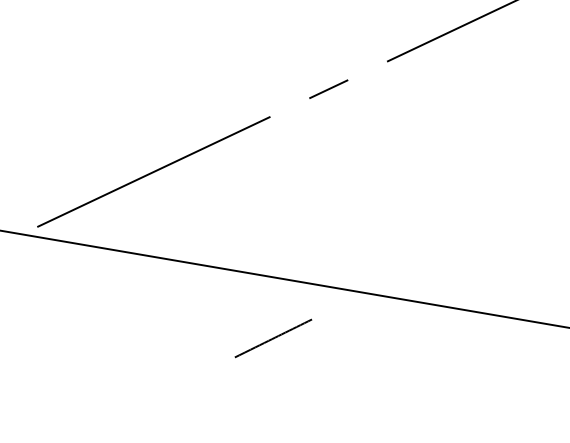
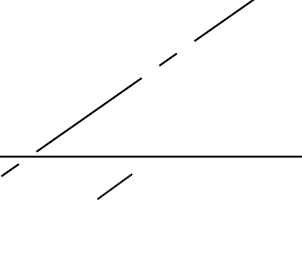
line: (272, 337) -> (114, 186), moved

